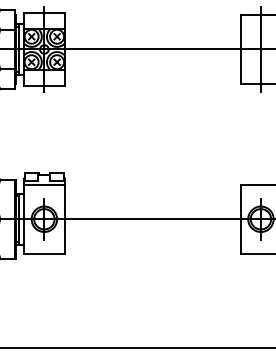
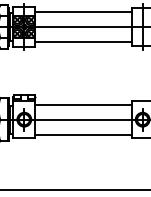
line: (152, 23) -> (83, 12), added
line: (152, 76) -> (83, 41), added
line: (152, 191) -> (83, 104), added
line: (152, 246) -> (83, 134), added

